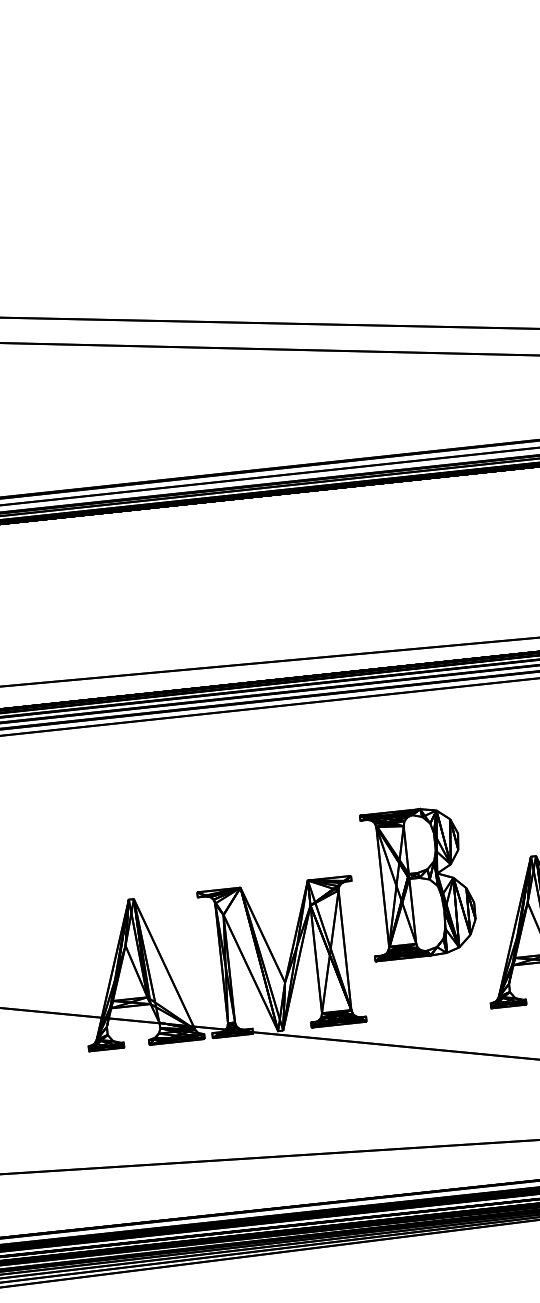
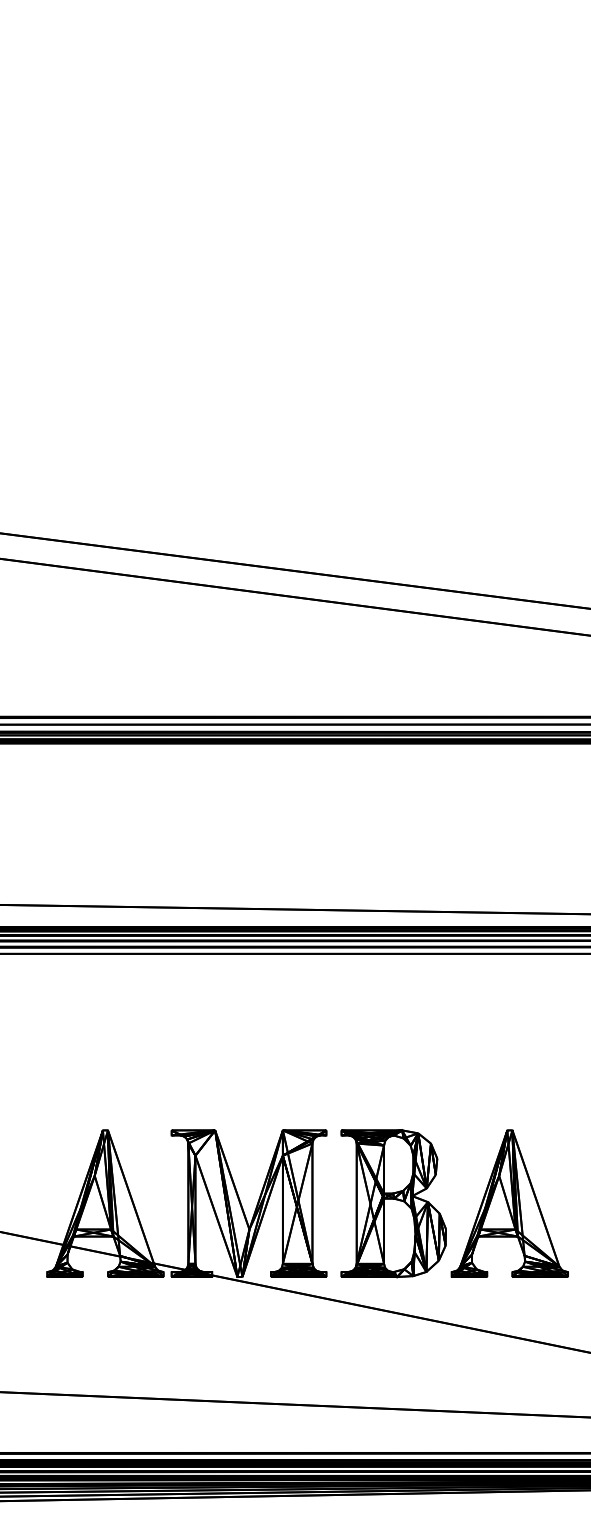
part: (419, 882) -> (393, 1203), moved

